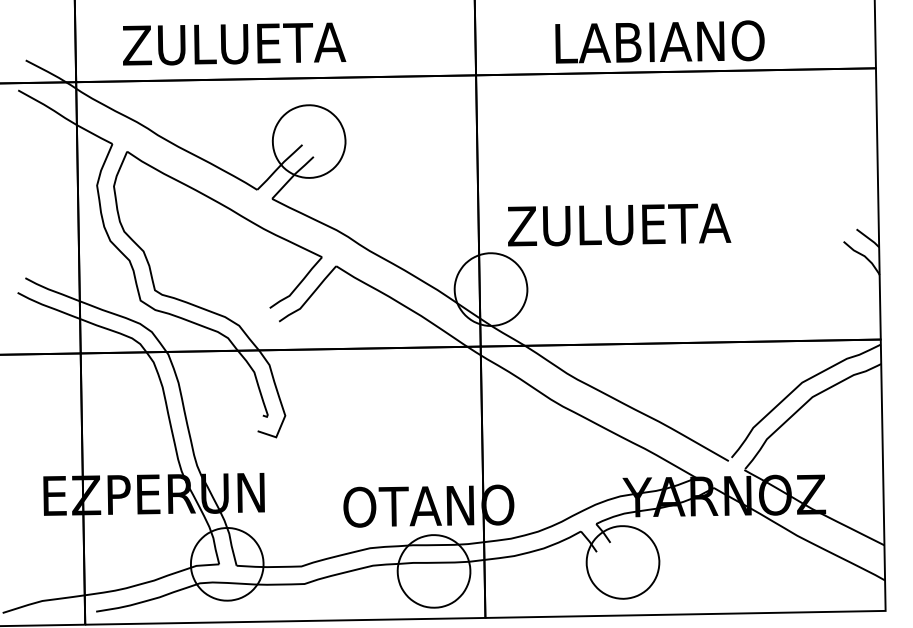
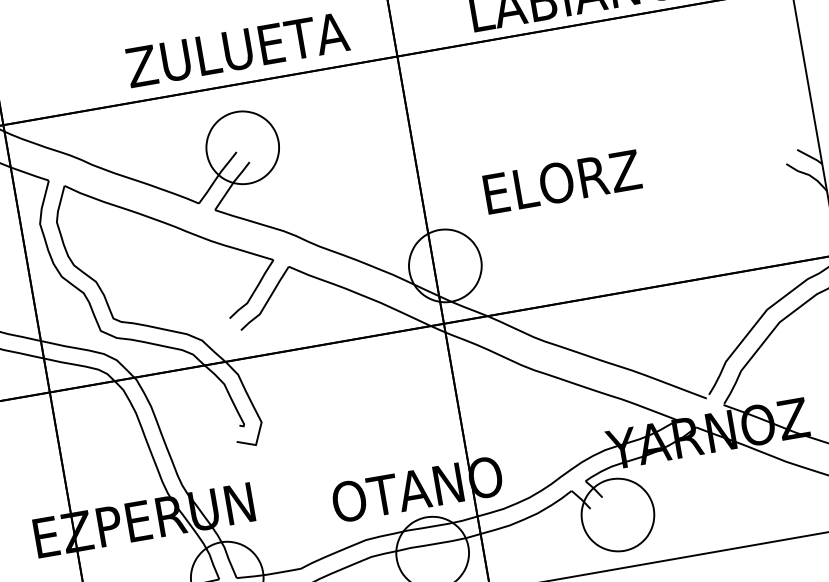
text: (234, 43) -> (237, 49), moved
text: (619, 224) -> (562, 181), ZULUETA -> ELORZ

